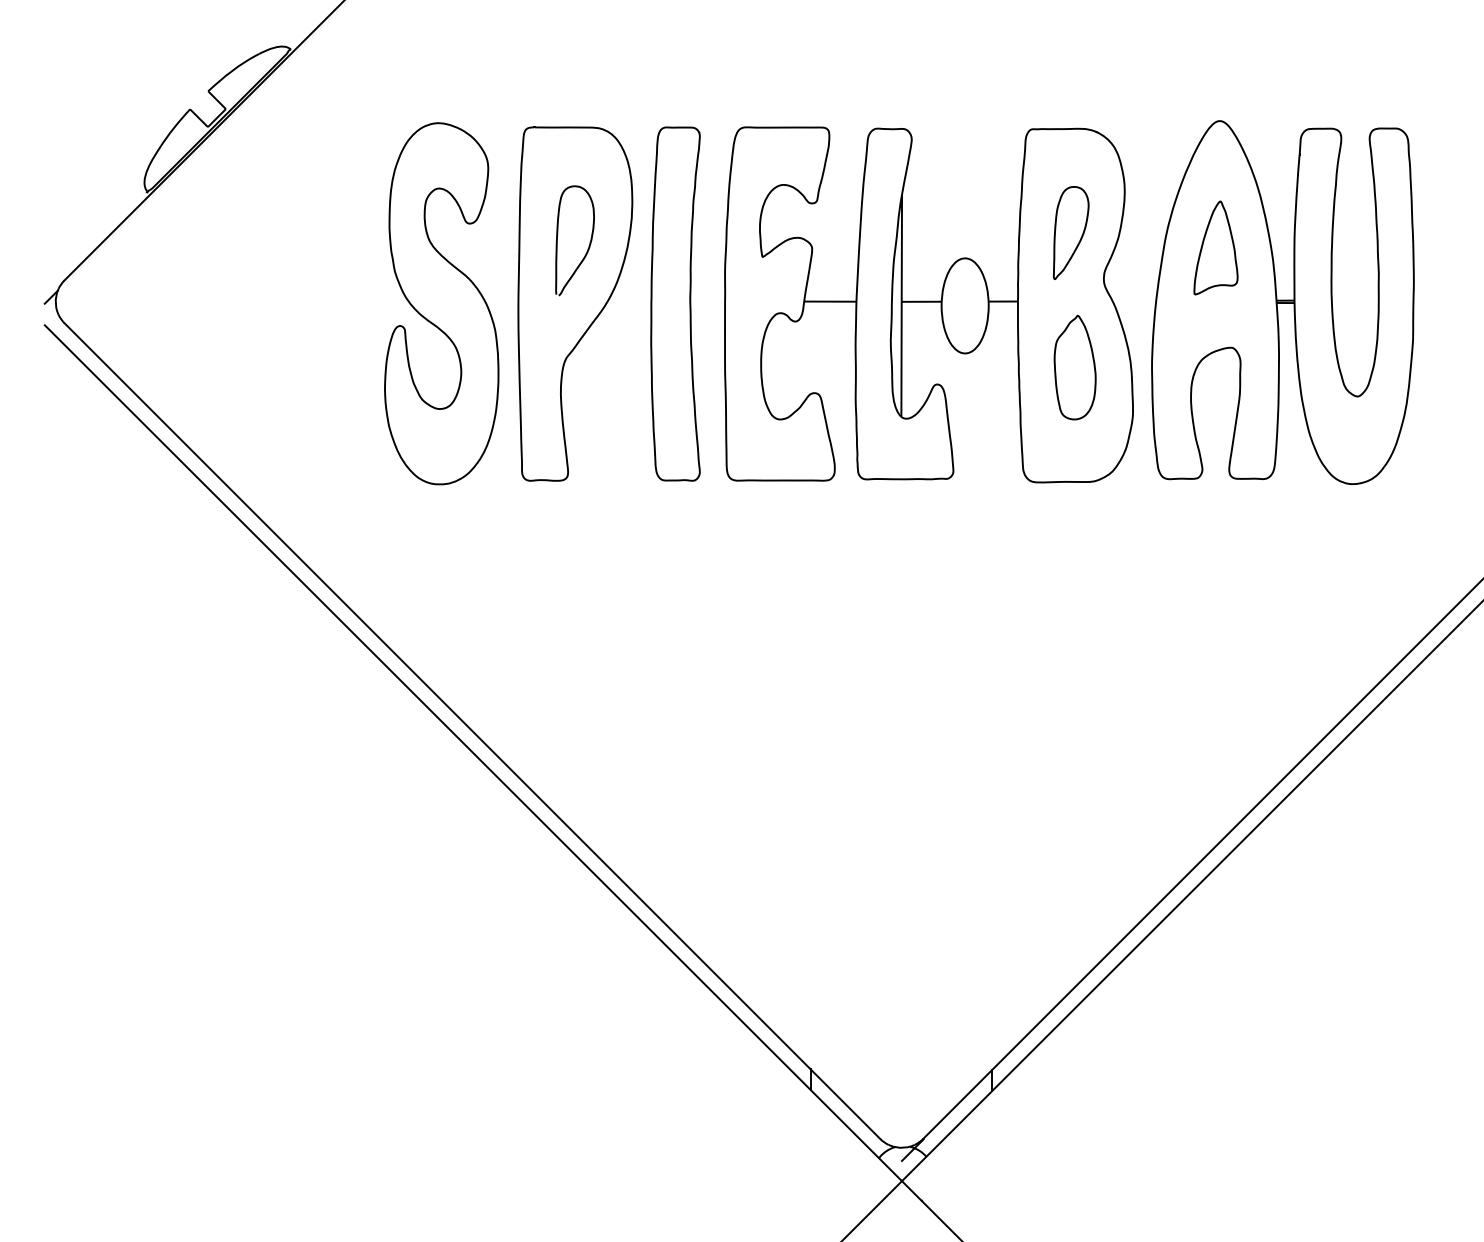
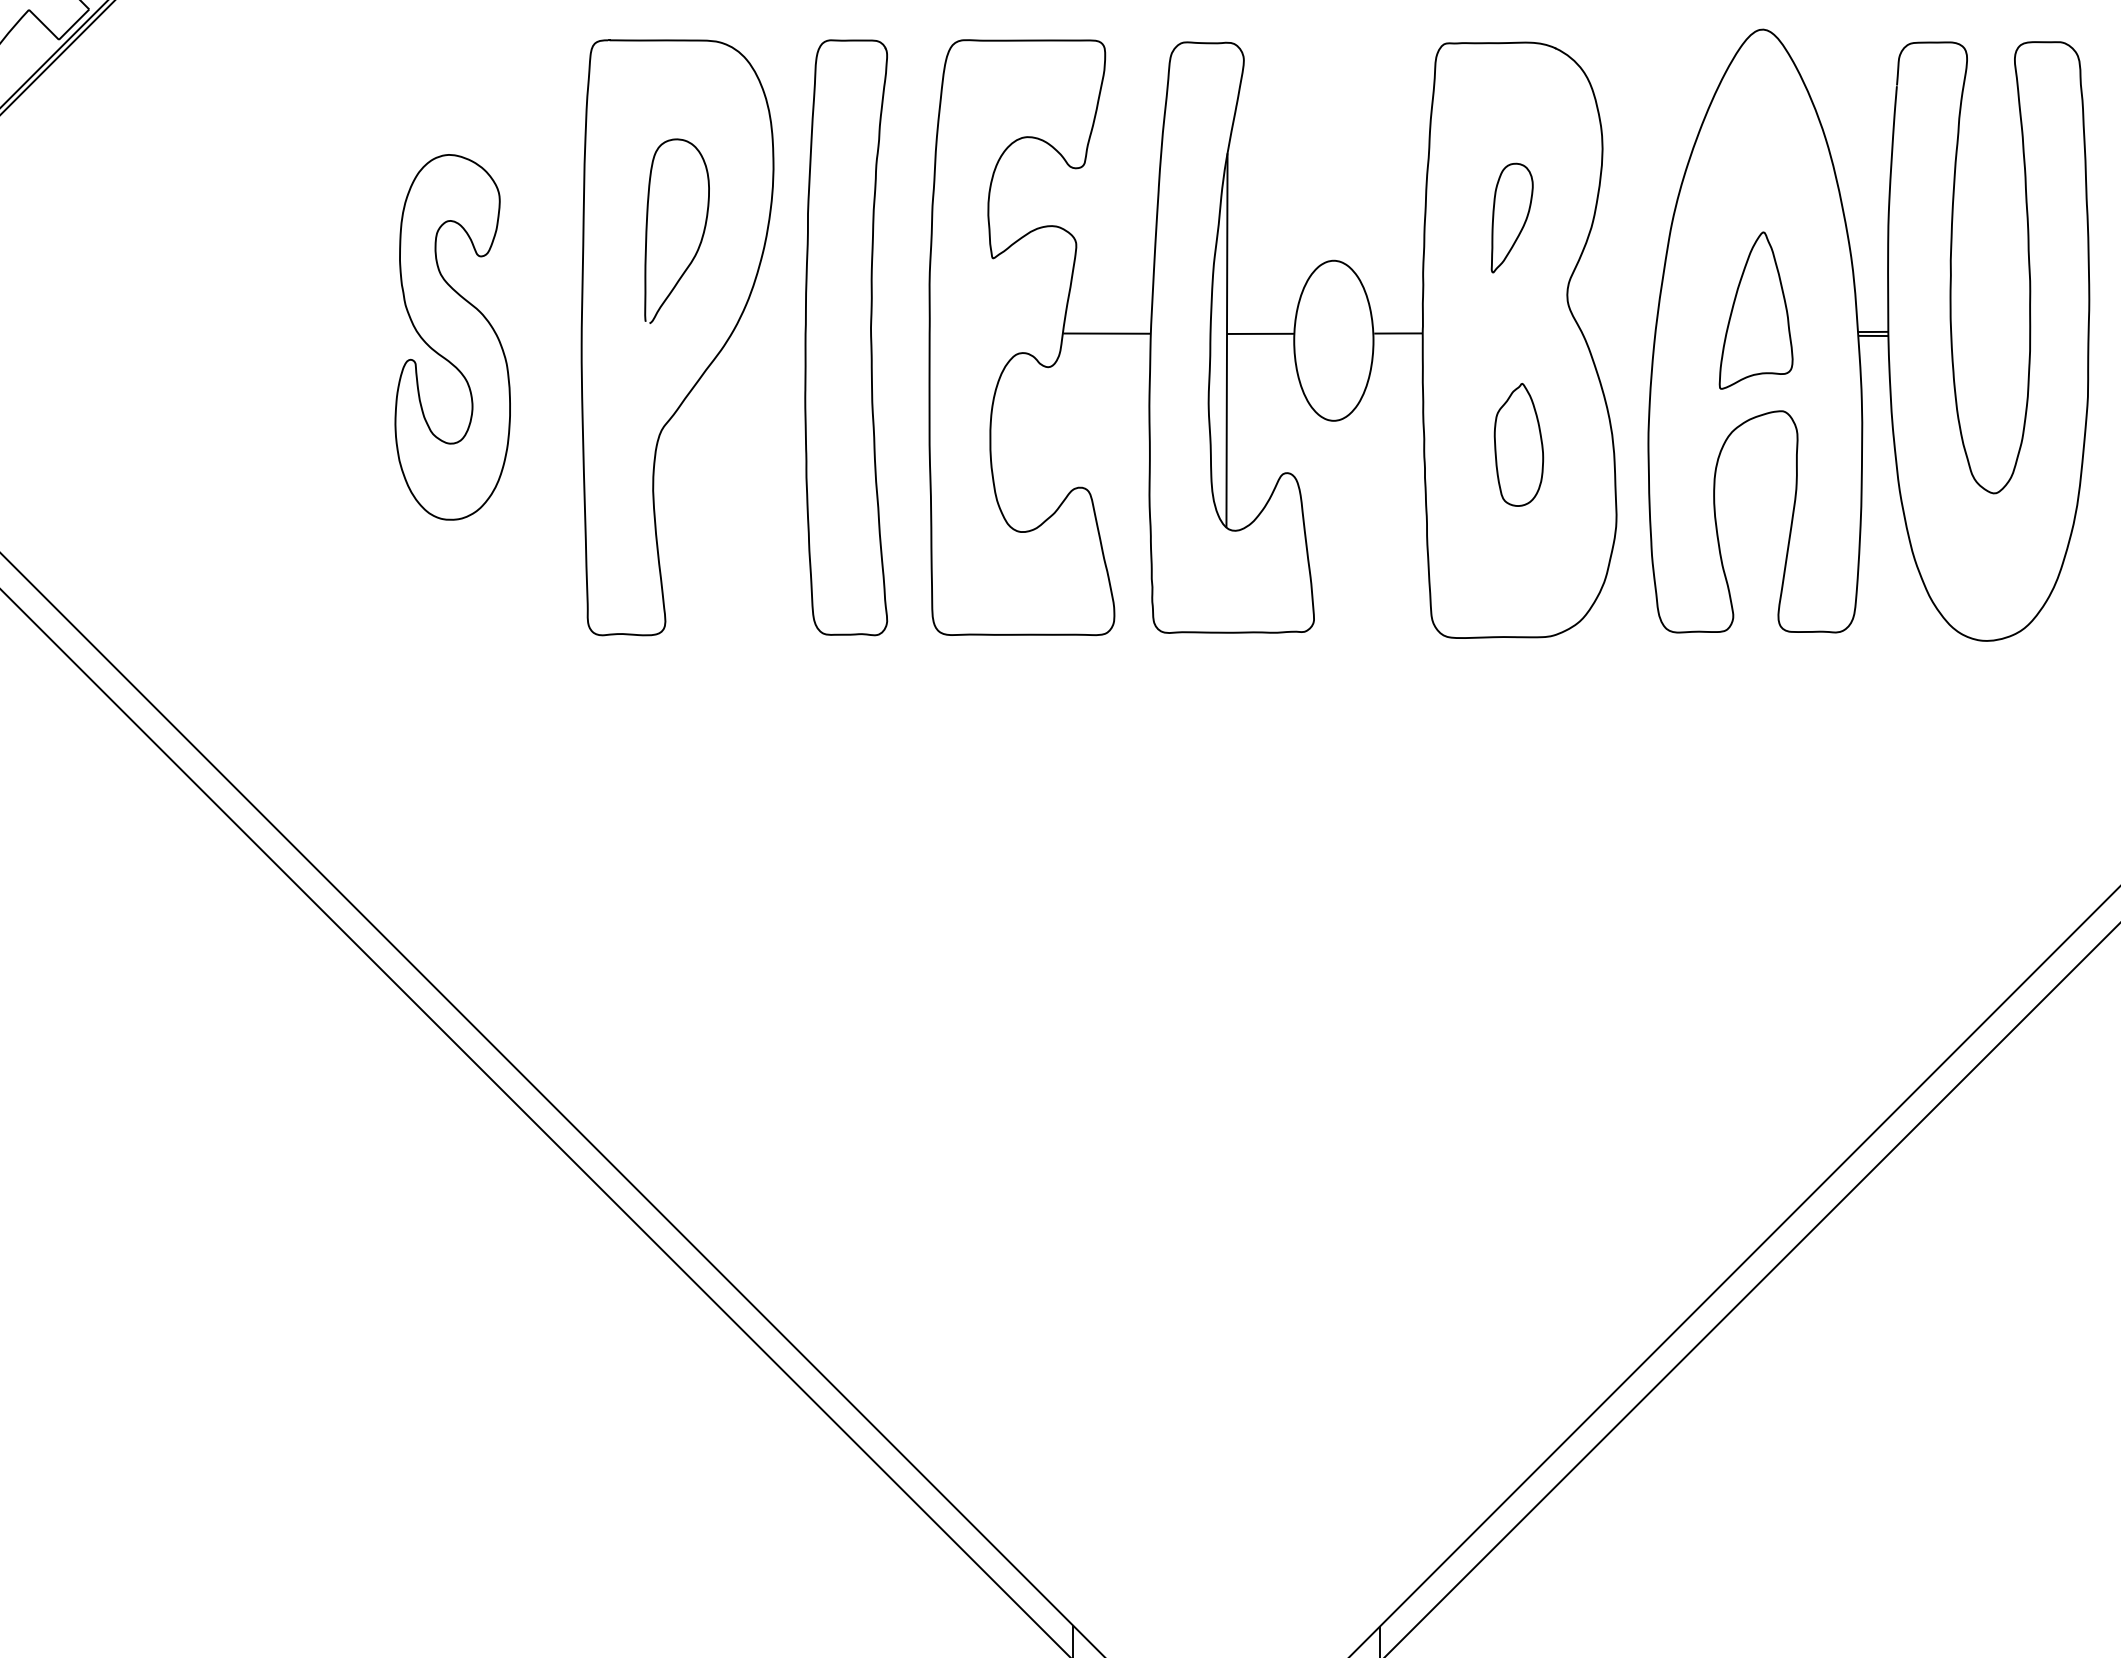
part: (1070, 232) -> (1511, 217), size x0.7
part: (1215, 247) -> (1755, 309), moved
part: (441, 303) -> (452, 336), size x0.6
part: (1074, 367) -> (1517, 444), size x0.7

